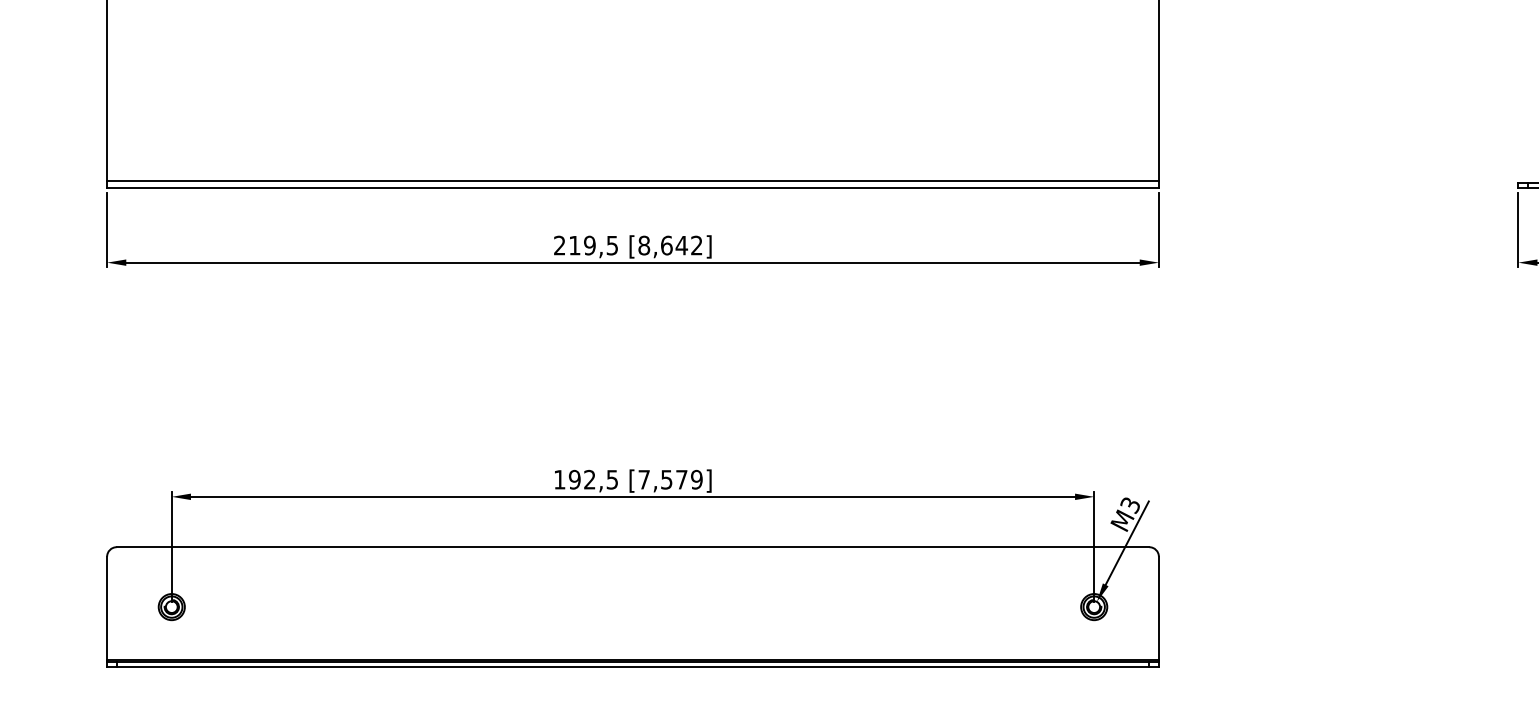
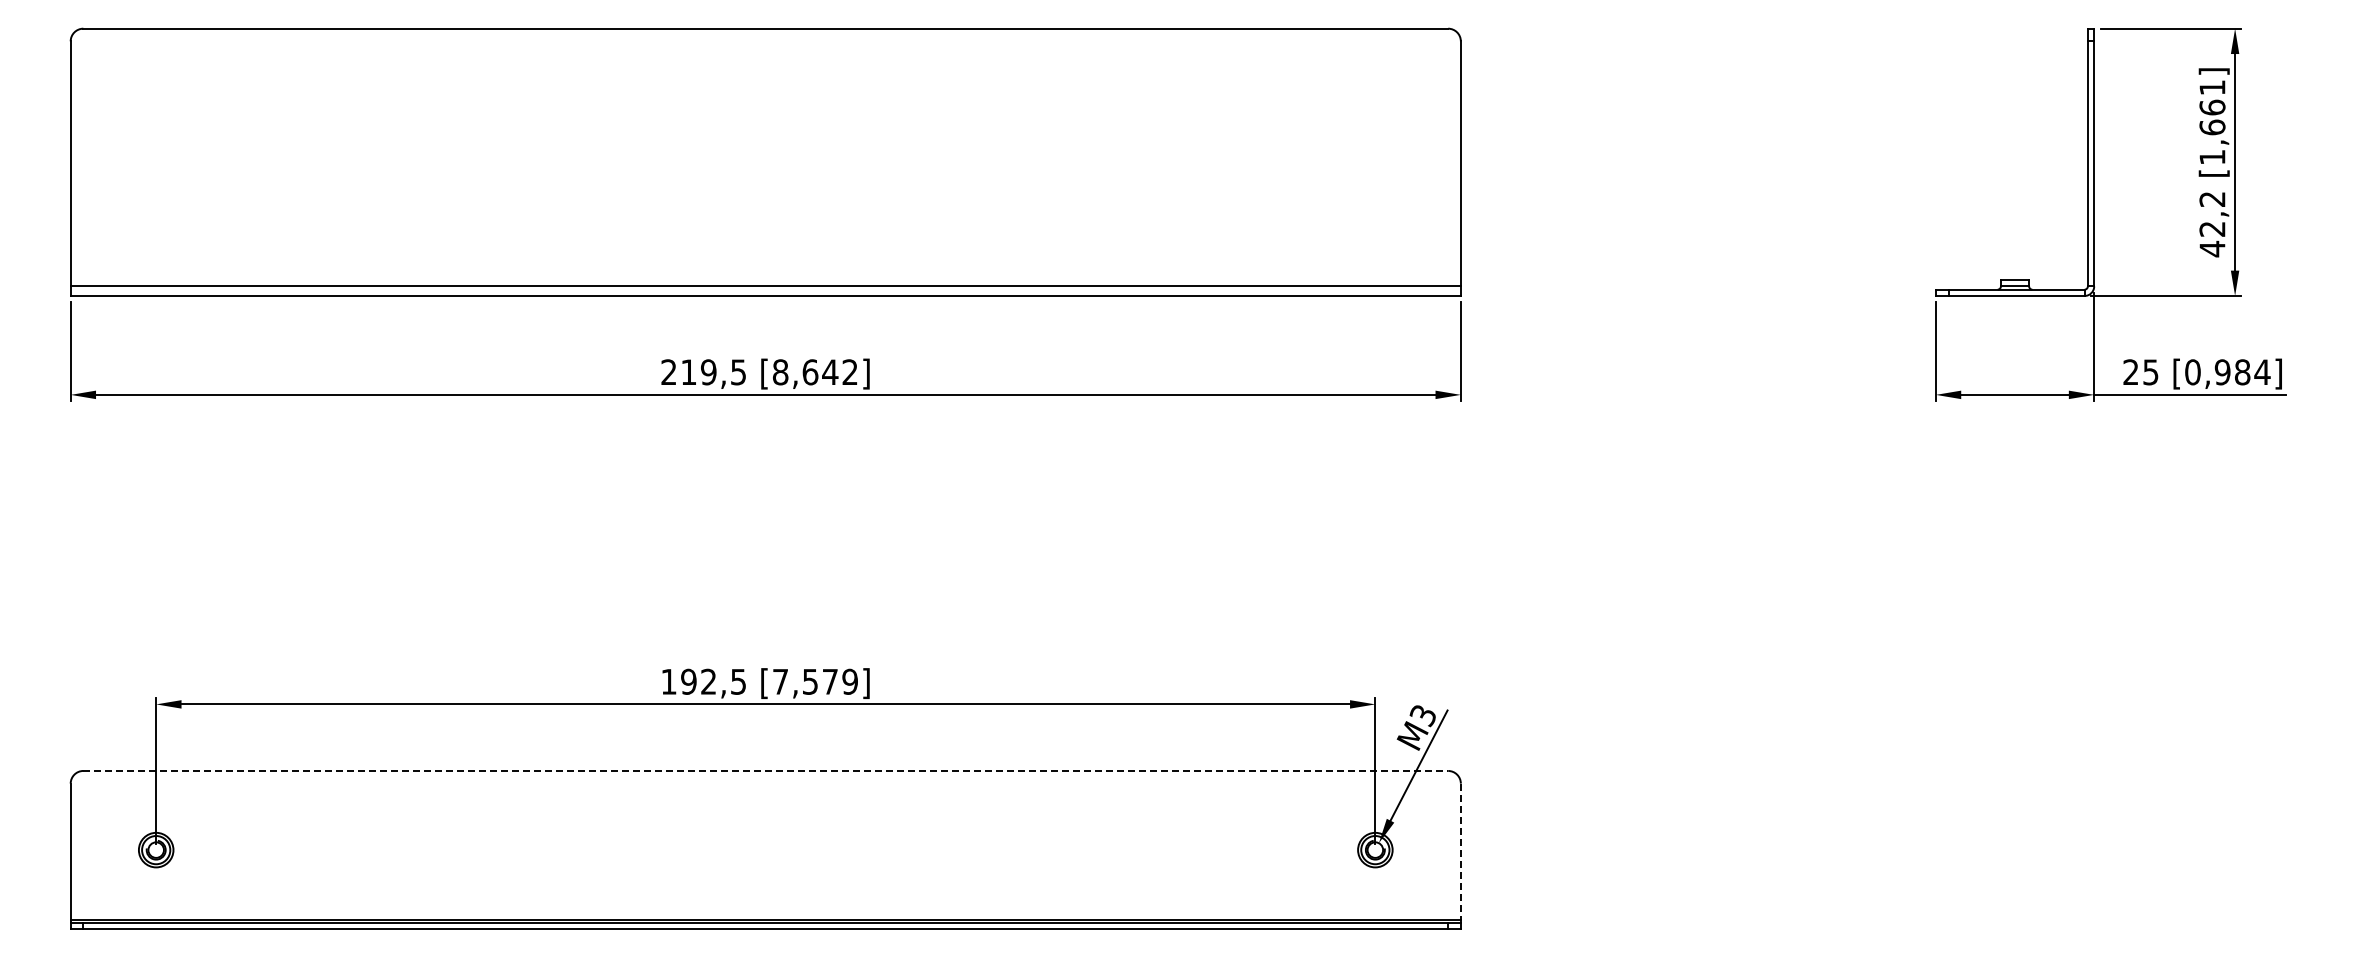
line: (633, 546) -> (766, 770), solid -> dashed
line: (1158, 608) -> (1460, 852), solid -> dashed

